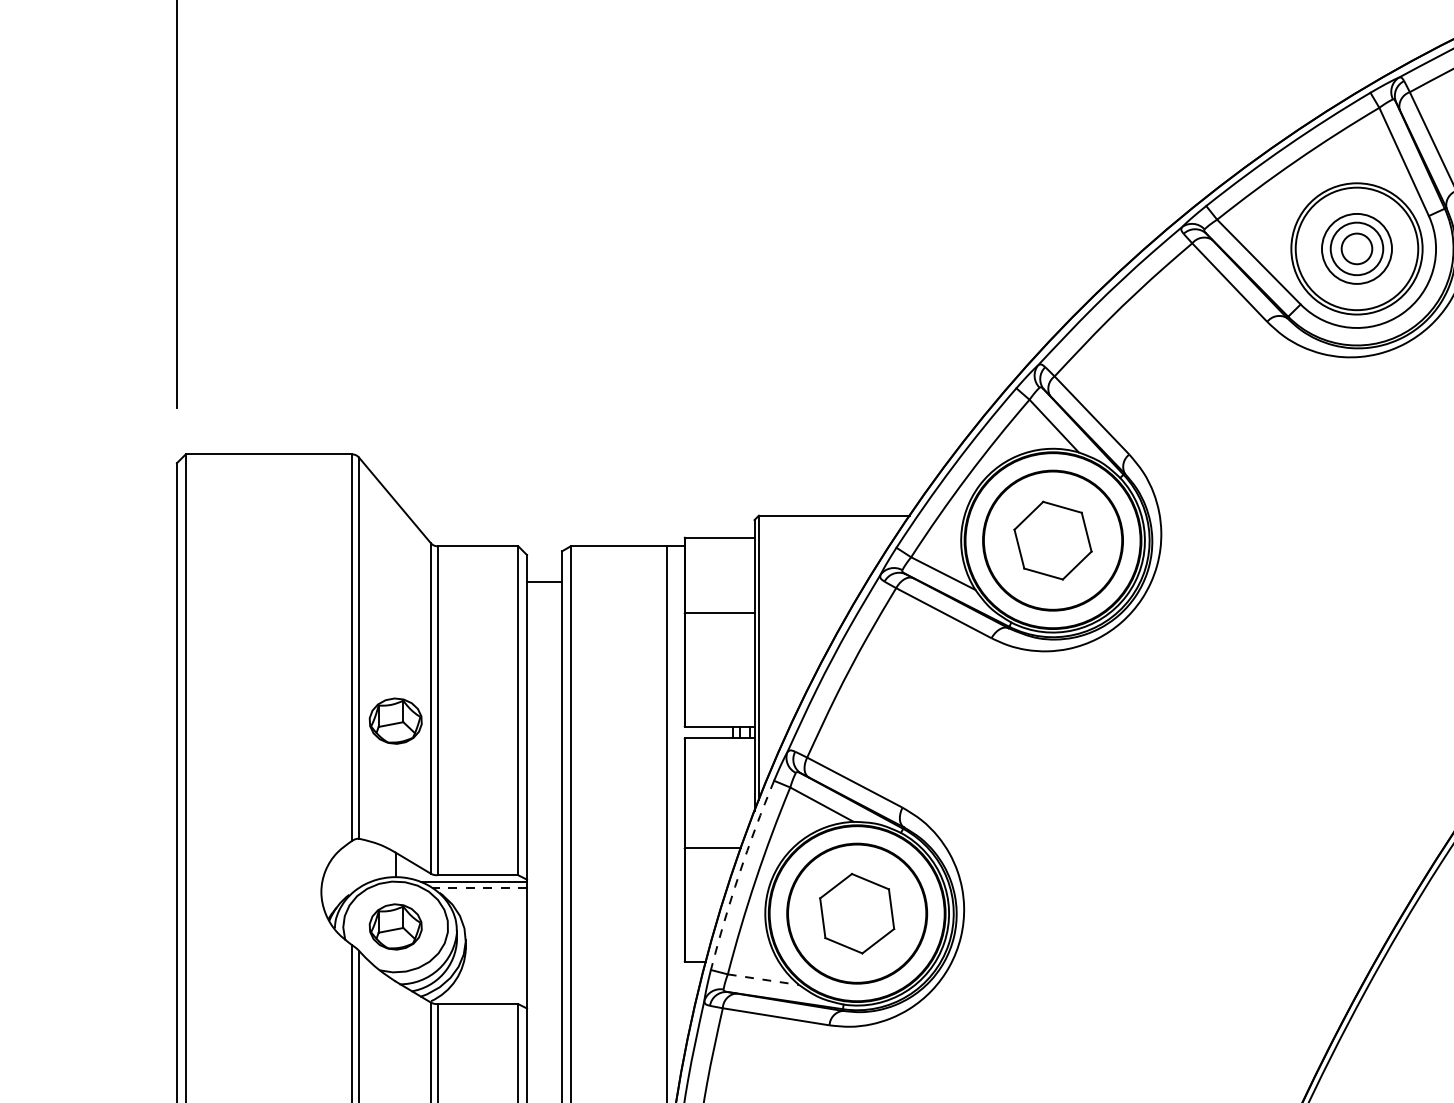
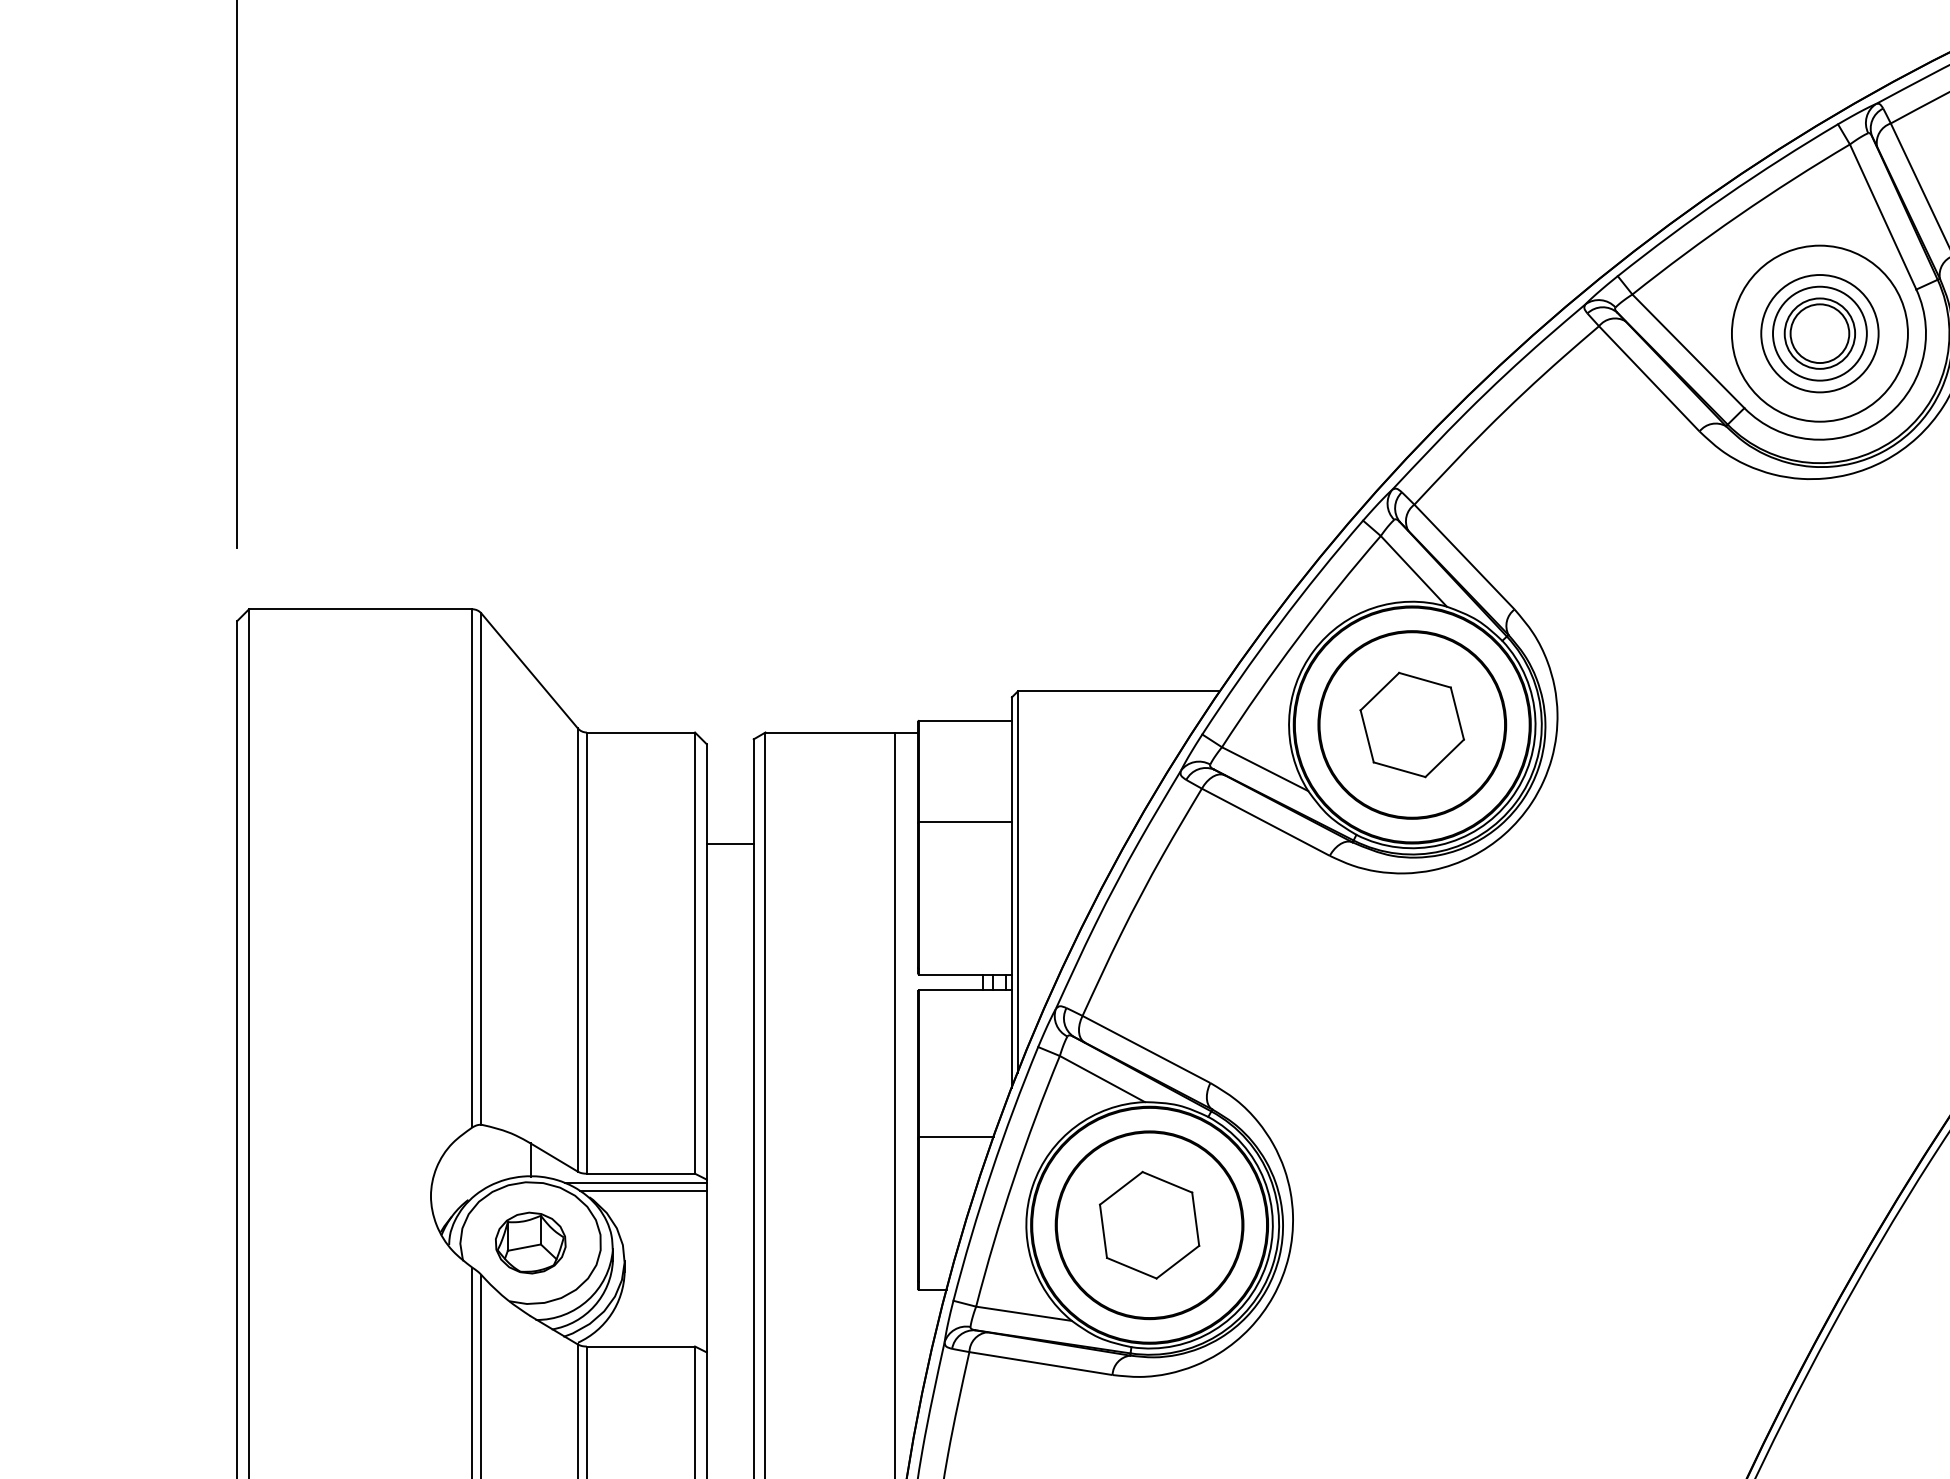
circle: (1356, 248) -> (1819, 333), size x0.71
circle: (1356, 248) -> (1819, 333), size x1.43
line: (543, 582) -> (729, 844), moved
part: (395, 720) -> (530, 966), removed
arc: (739, 874) -> (991, 1172), dashed -> solid
line: (479, 888) -> (642, 1191), dashed -> solid
line: (763, 979) -> (1024, 1313), dashed -> solid

